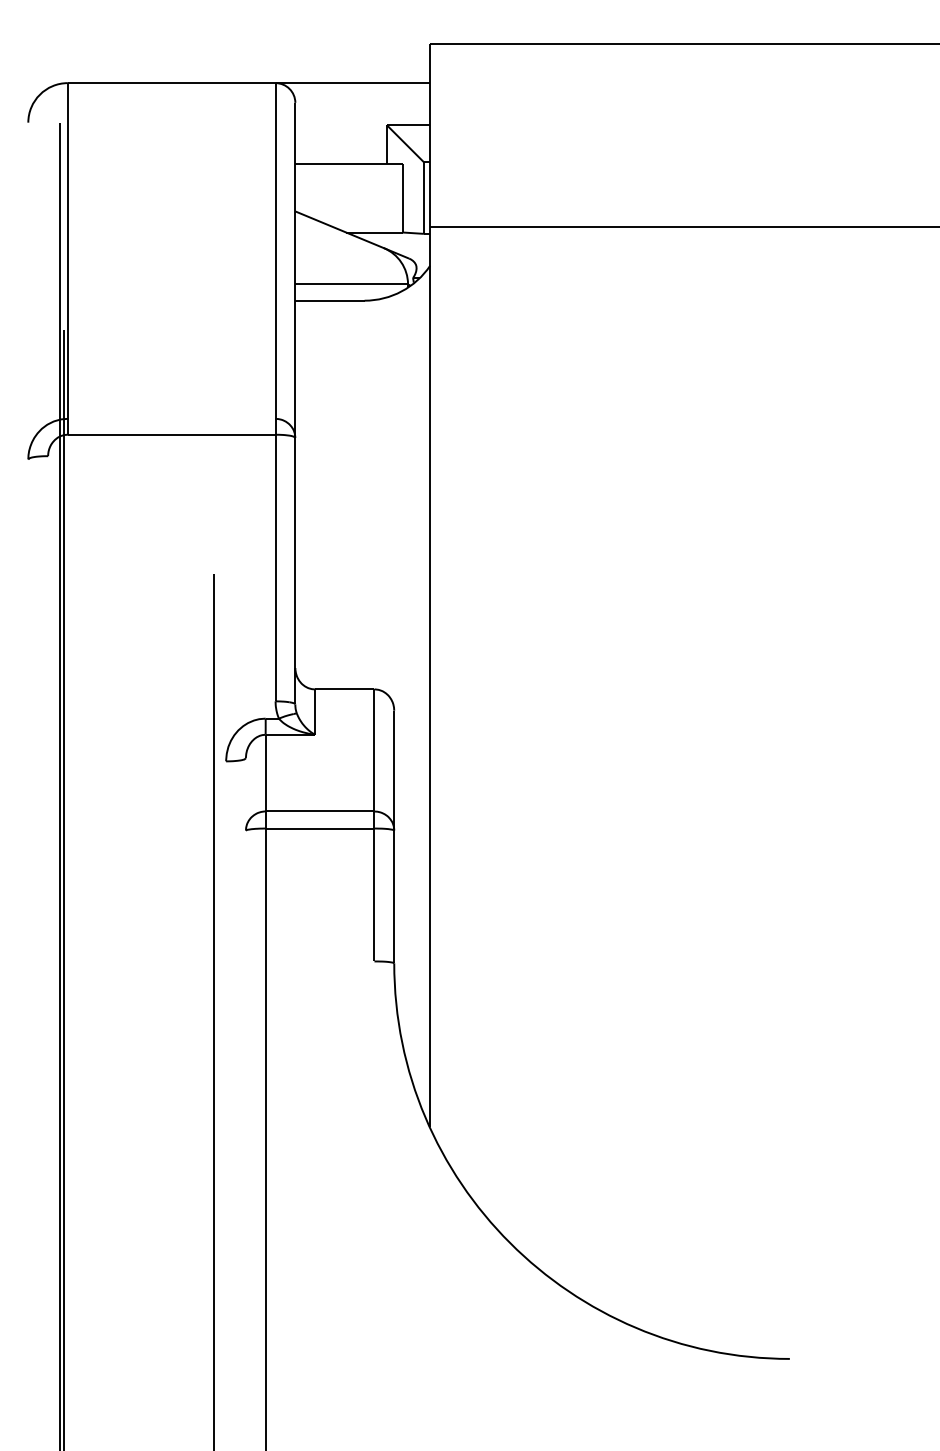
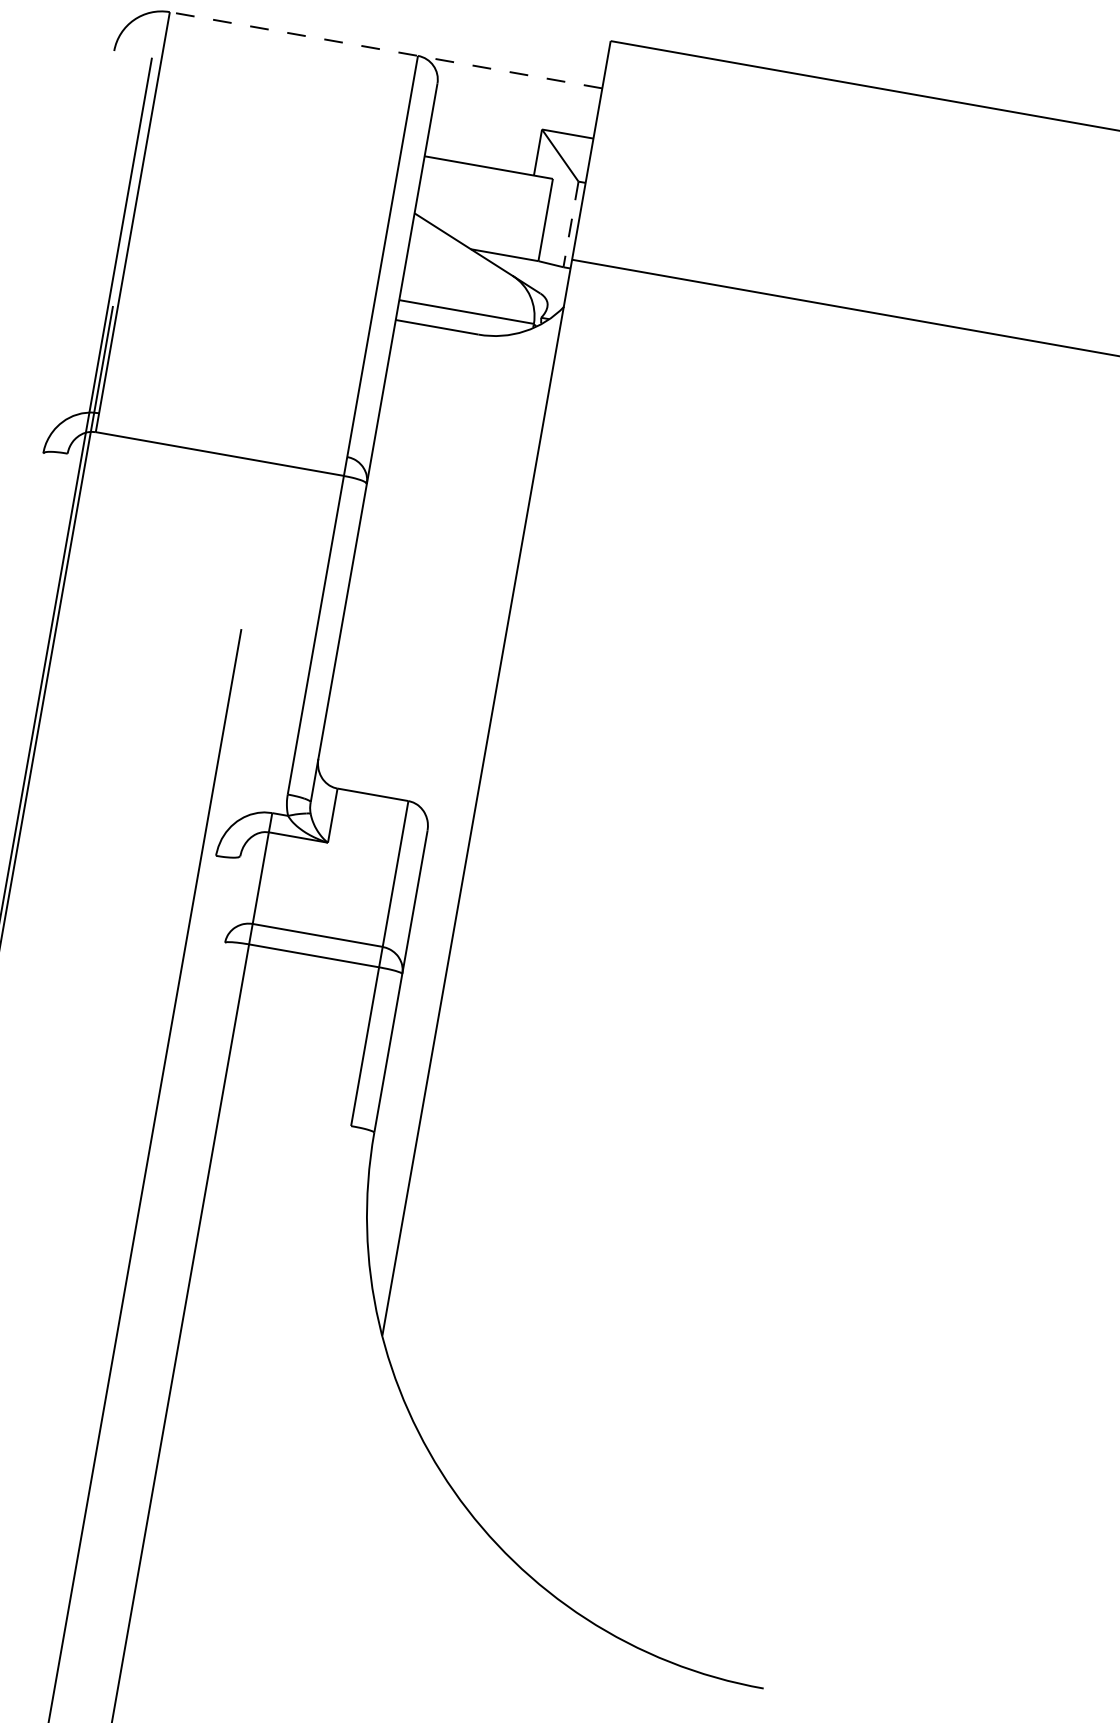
line: (248, 83) -> (385, 50), solid -> dashed
line: (423, 198) -> (570, 224), solid -> dashed

